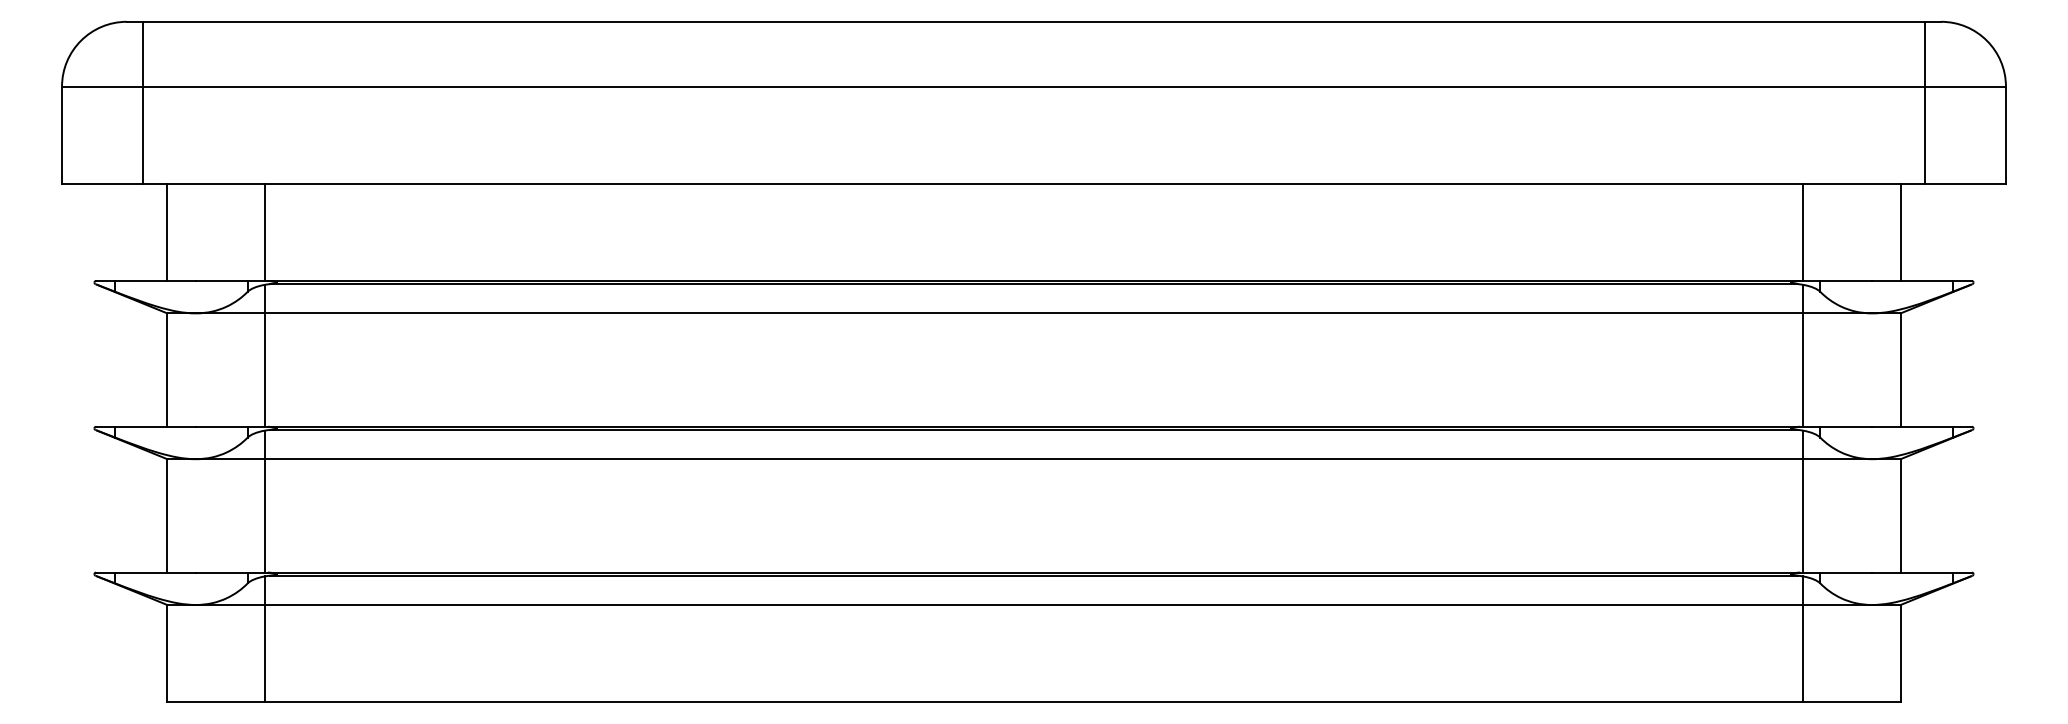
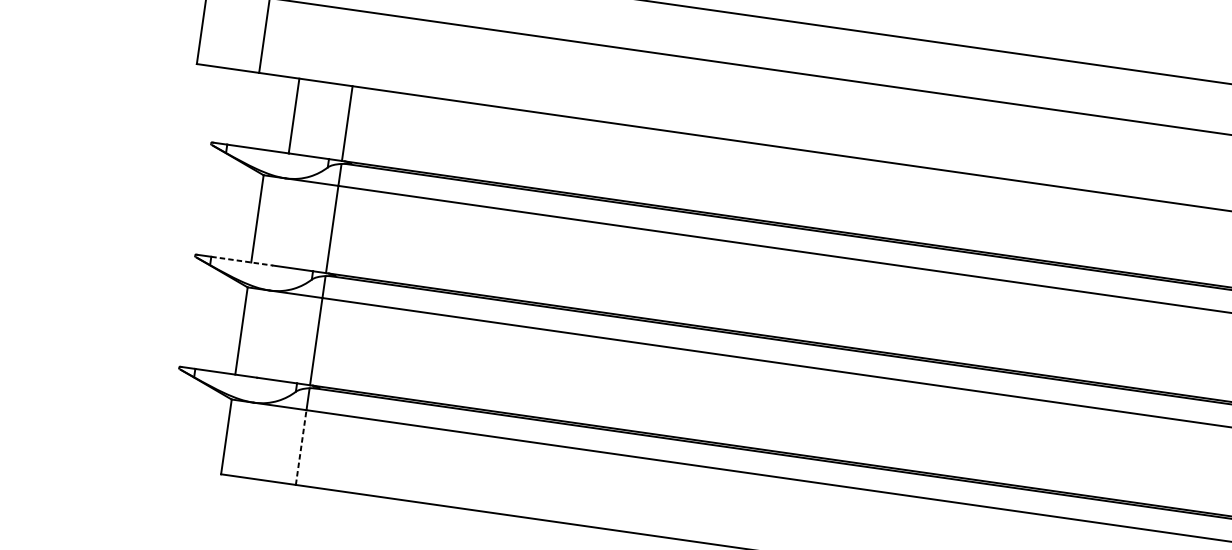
line: (167, 232) -> (294, 116), moved
line: (156, 426) -> (242, 261), solid -> dashed
line: (264, 653) -> (301, 447), solid -> dashed

